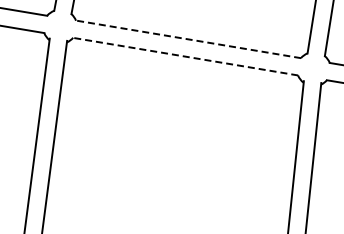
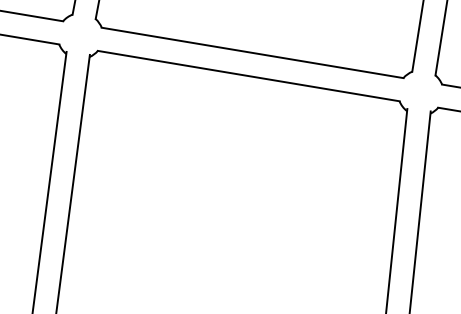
line: (188, 39) -> (252, 53), dashed -> solid
line: (185, 56) -> (248, 75), dashed -> solid

